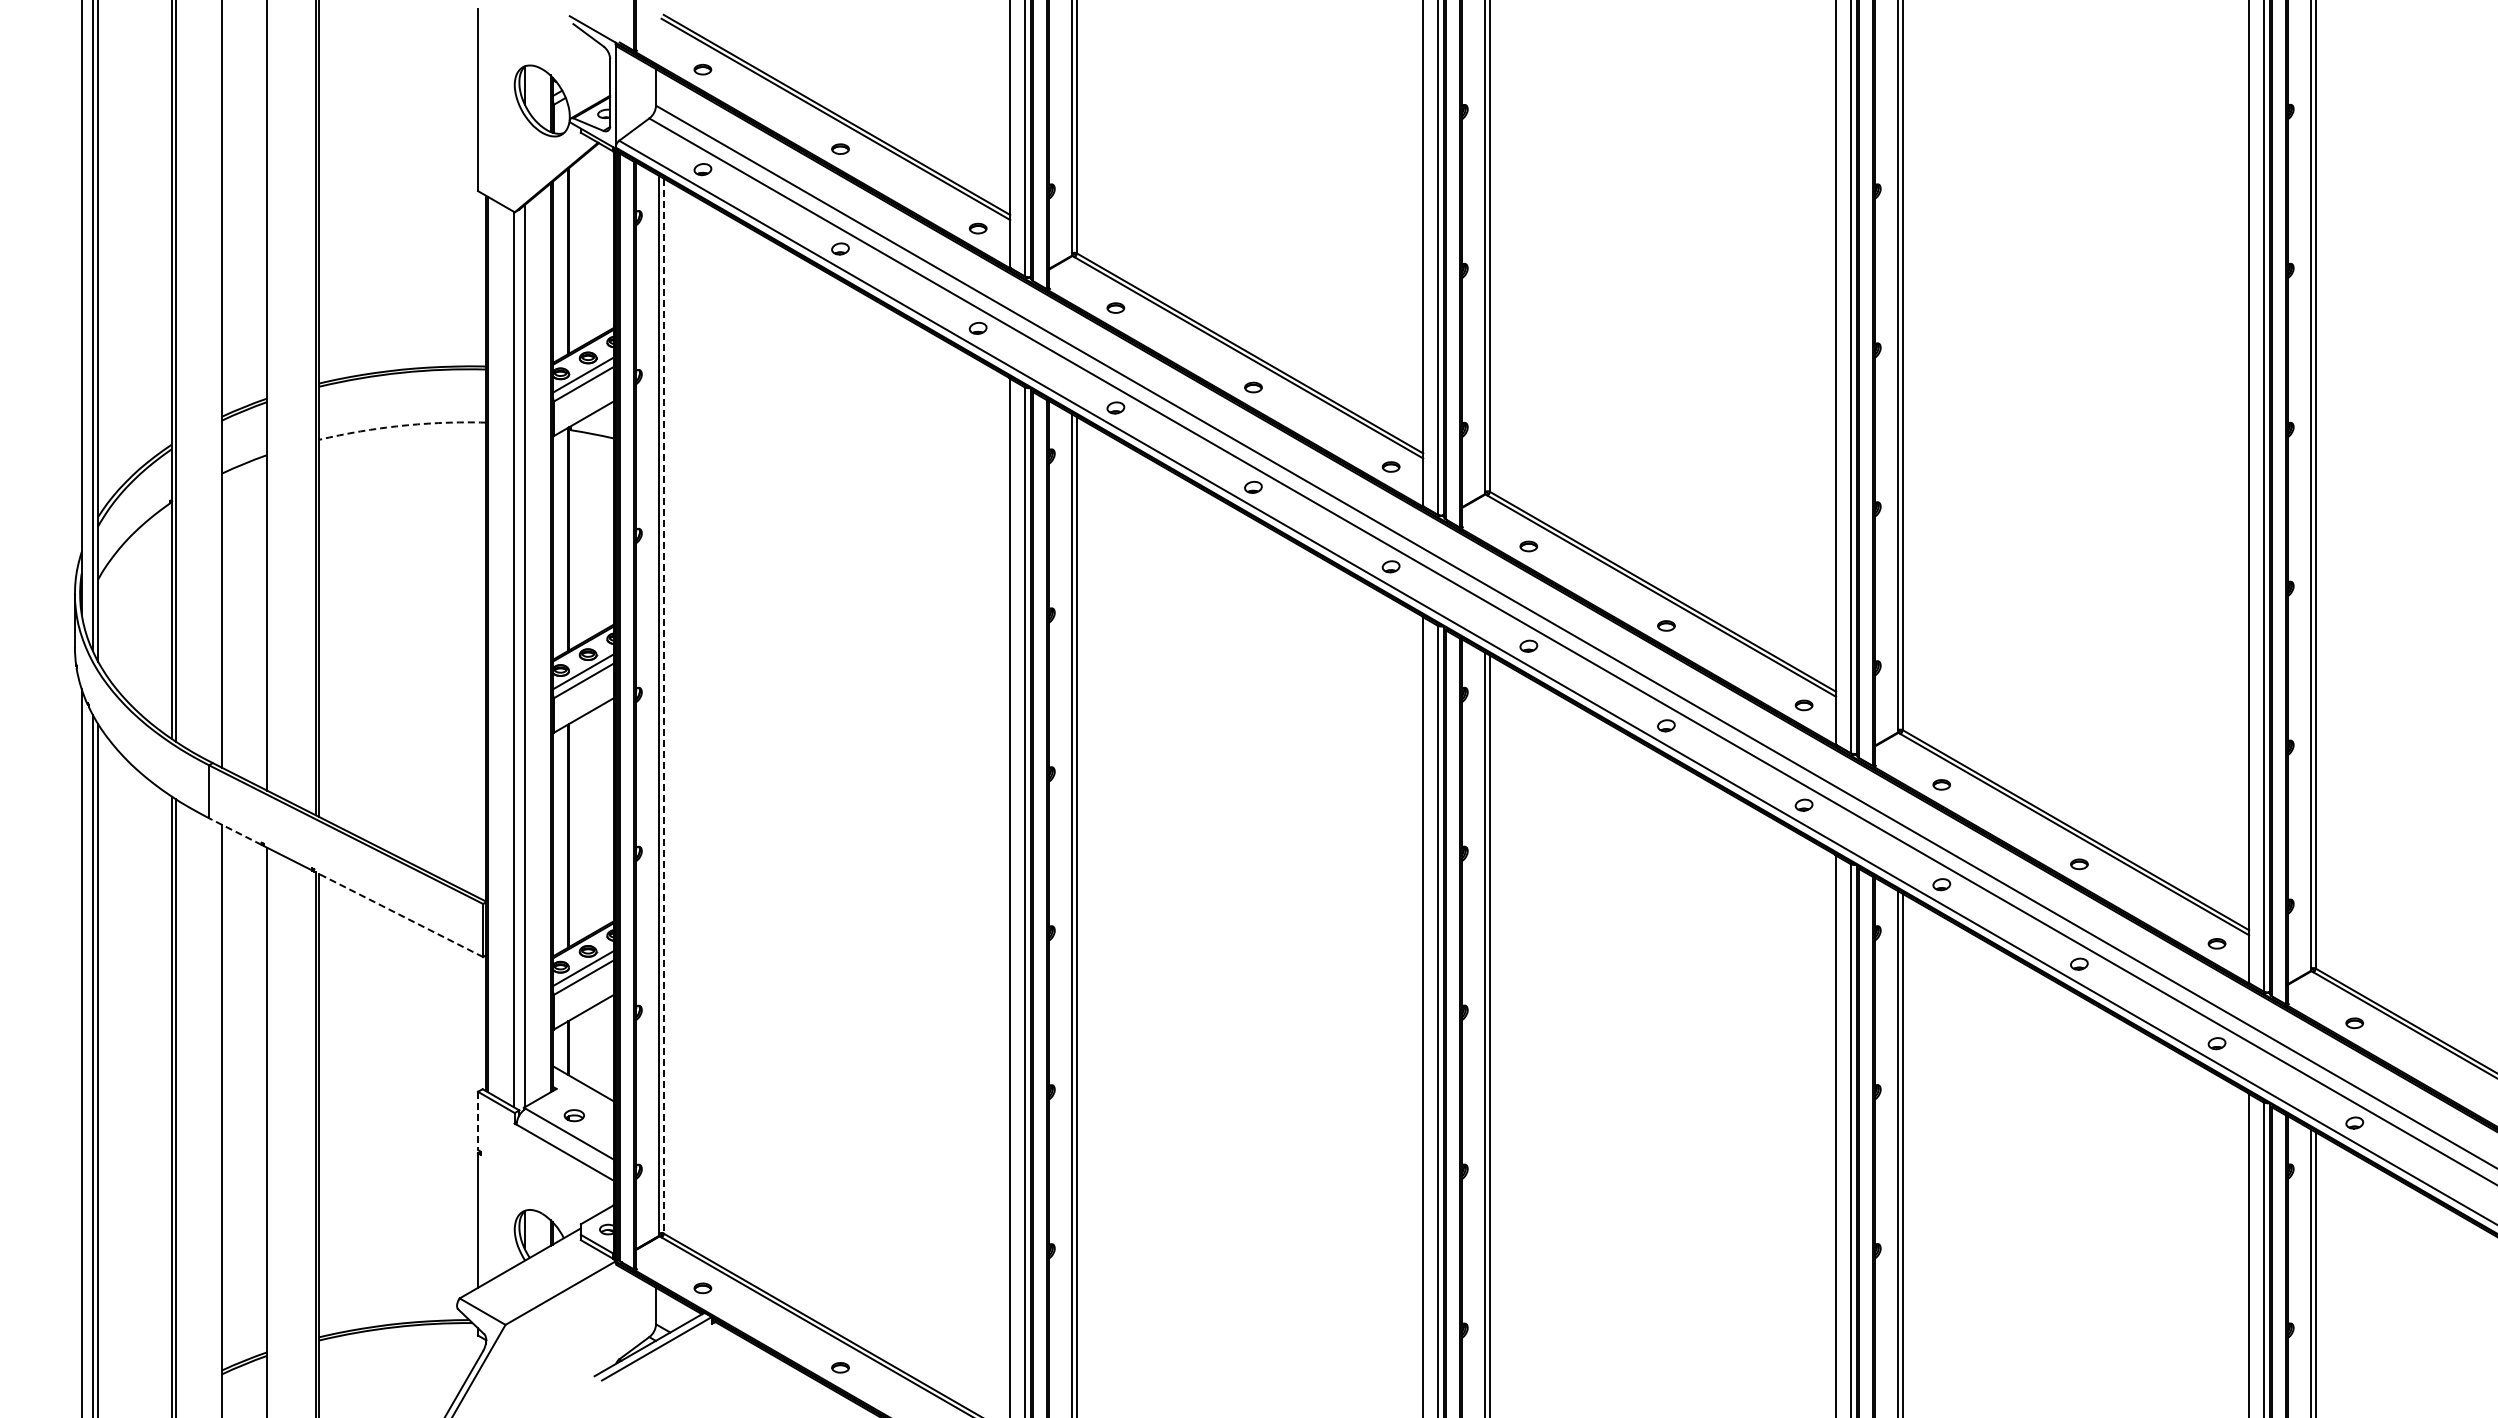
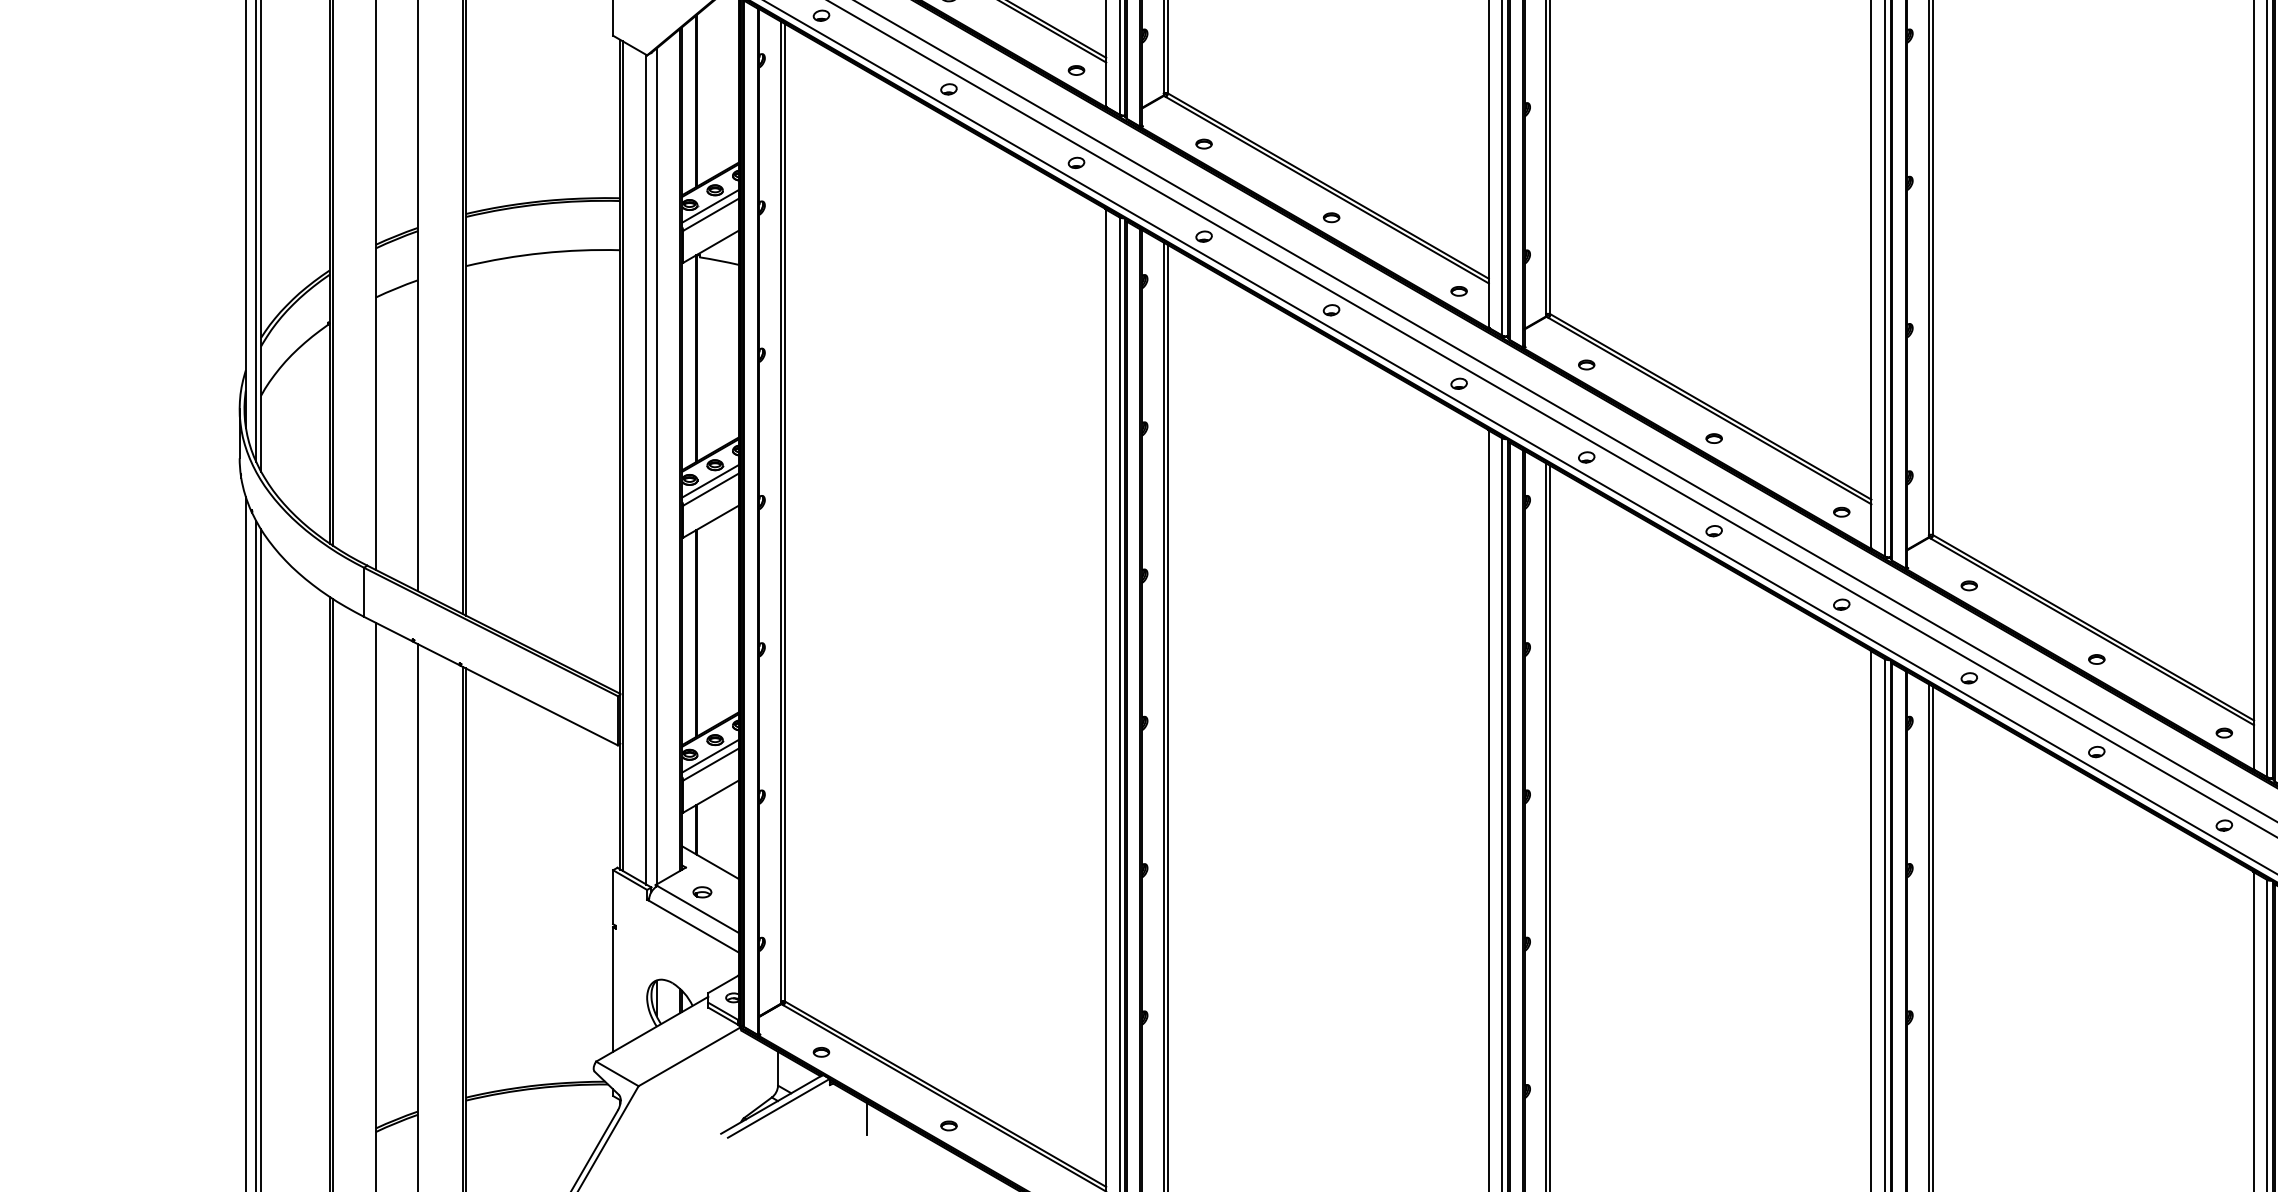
arc: (401, 425) -> (542, 252), dashed -> solid
line: (663, 706) -> (784, 513), dashed -> solid
line: (234, 831) -> (387, 629), dashed -> solid
line: (398, 914) -> (539, 705), dashed -> solid
line: (478, 1121) -> (613, 897), dashed -> solid
line: (752, 1360) -> (867, 1119), added

